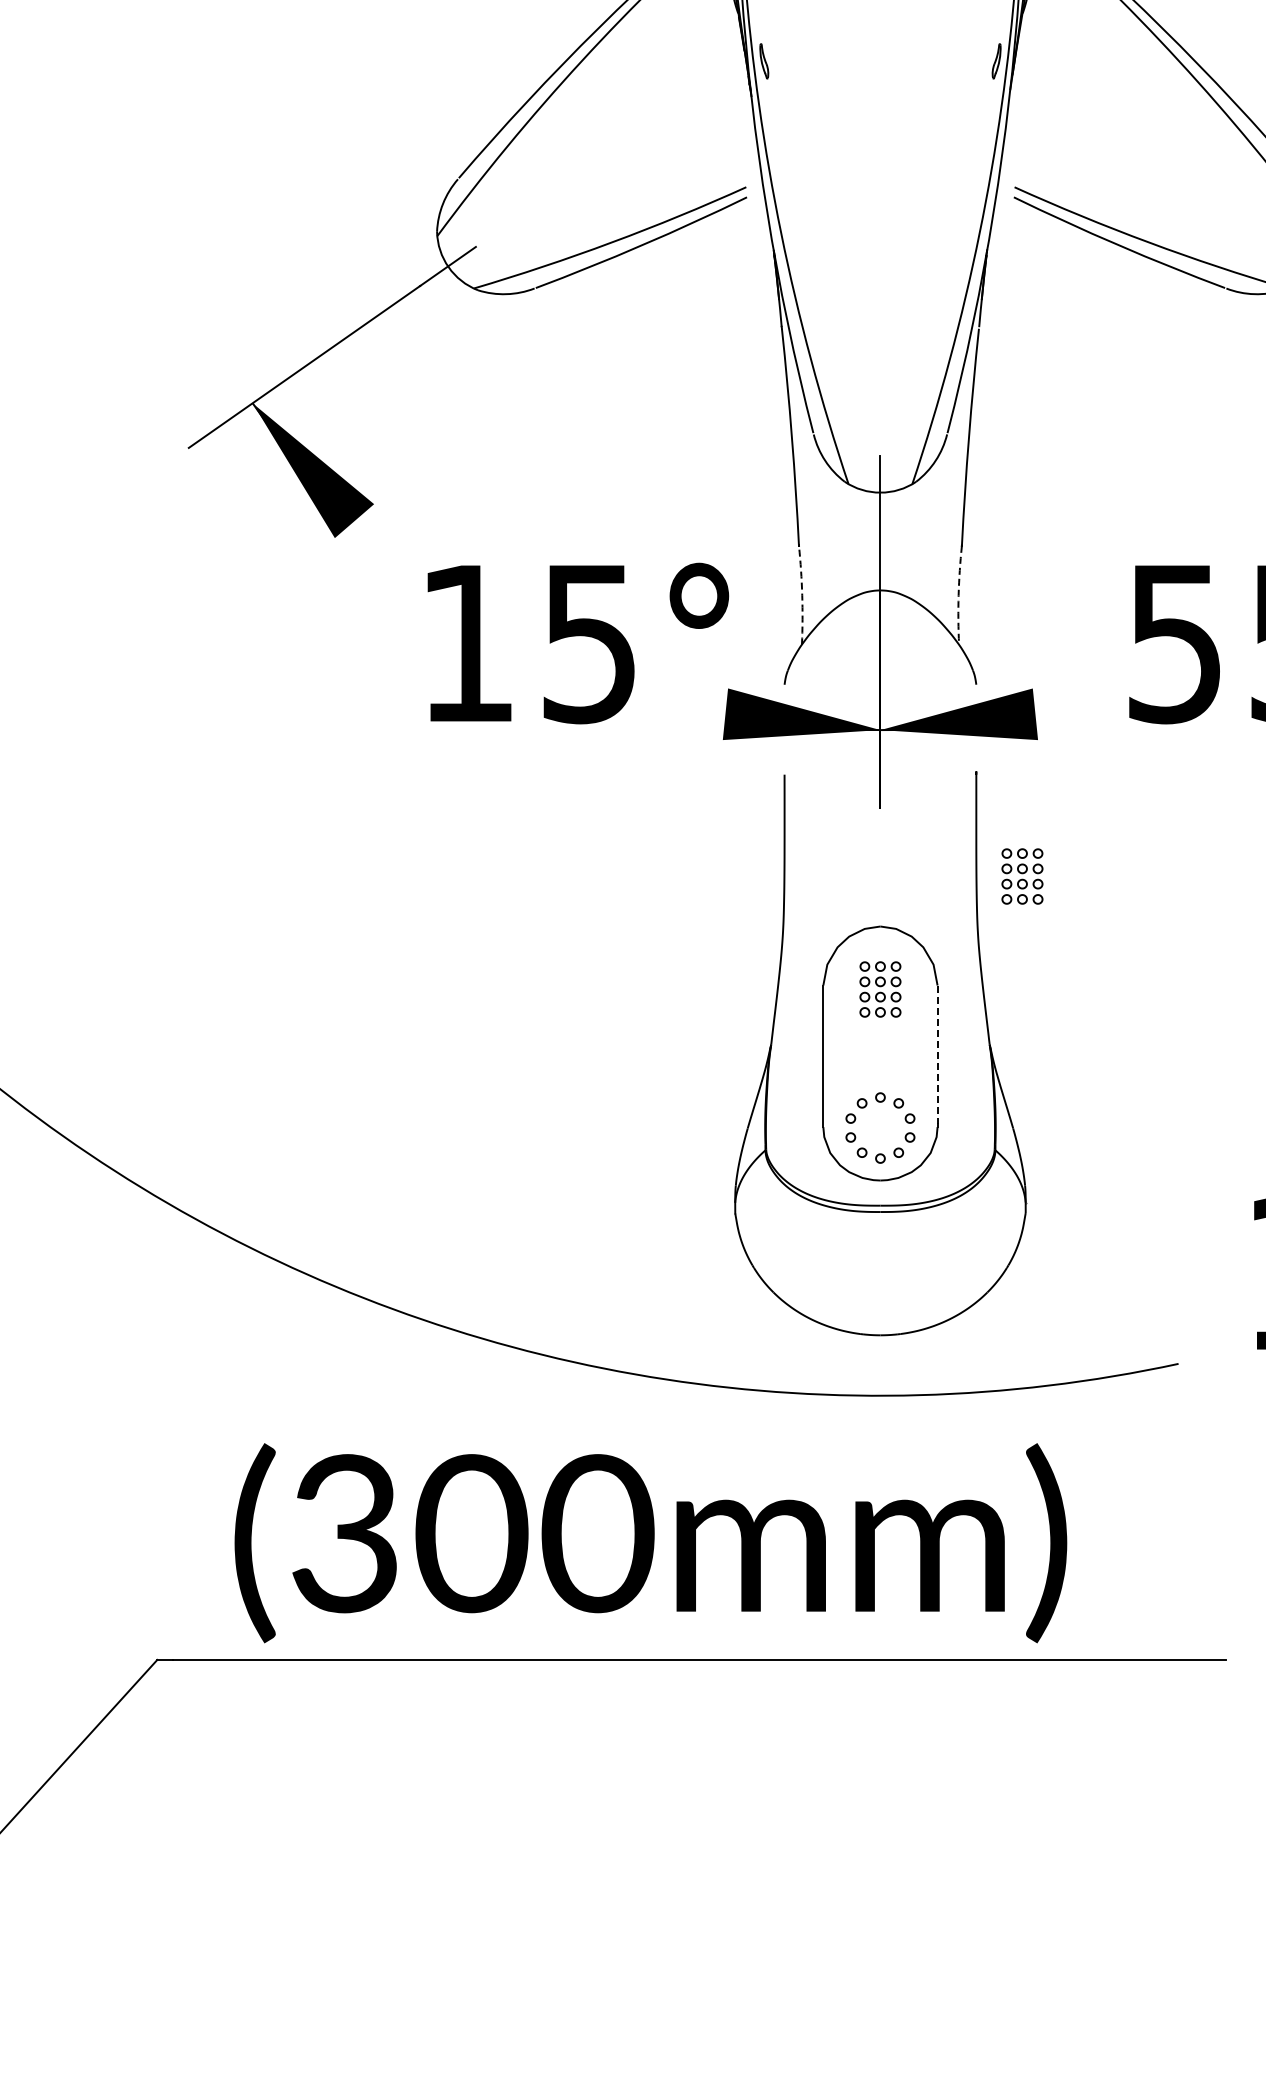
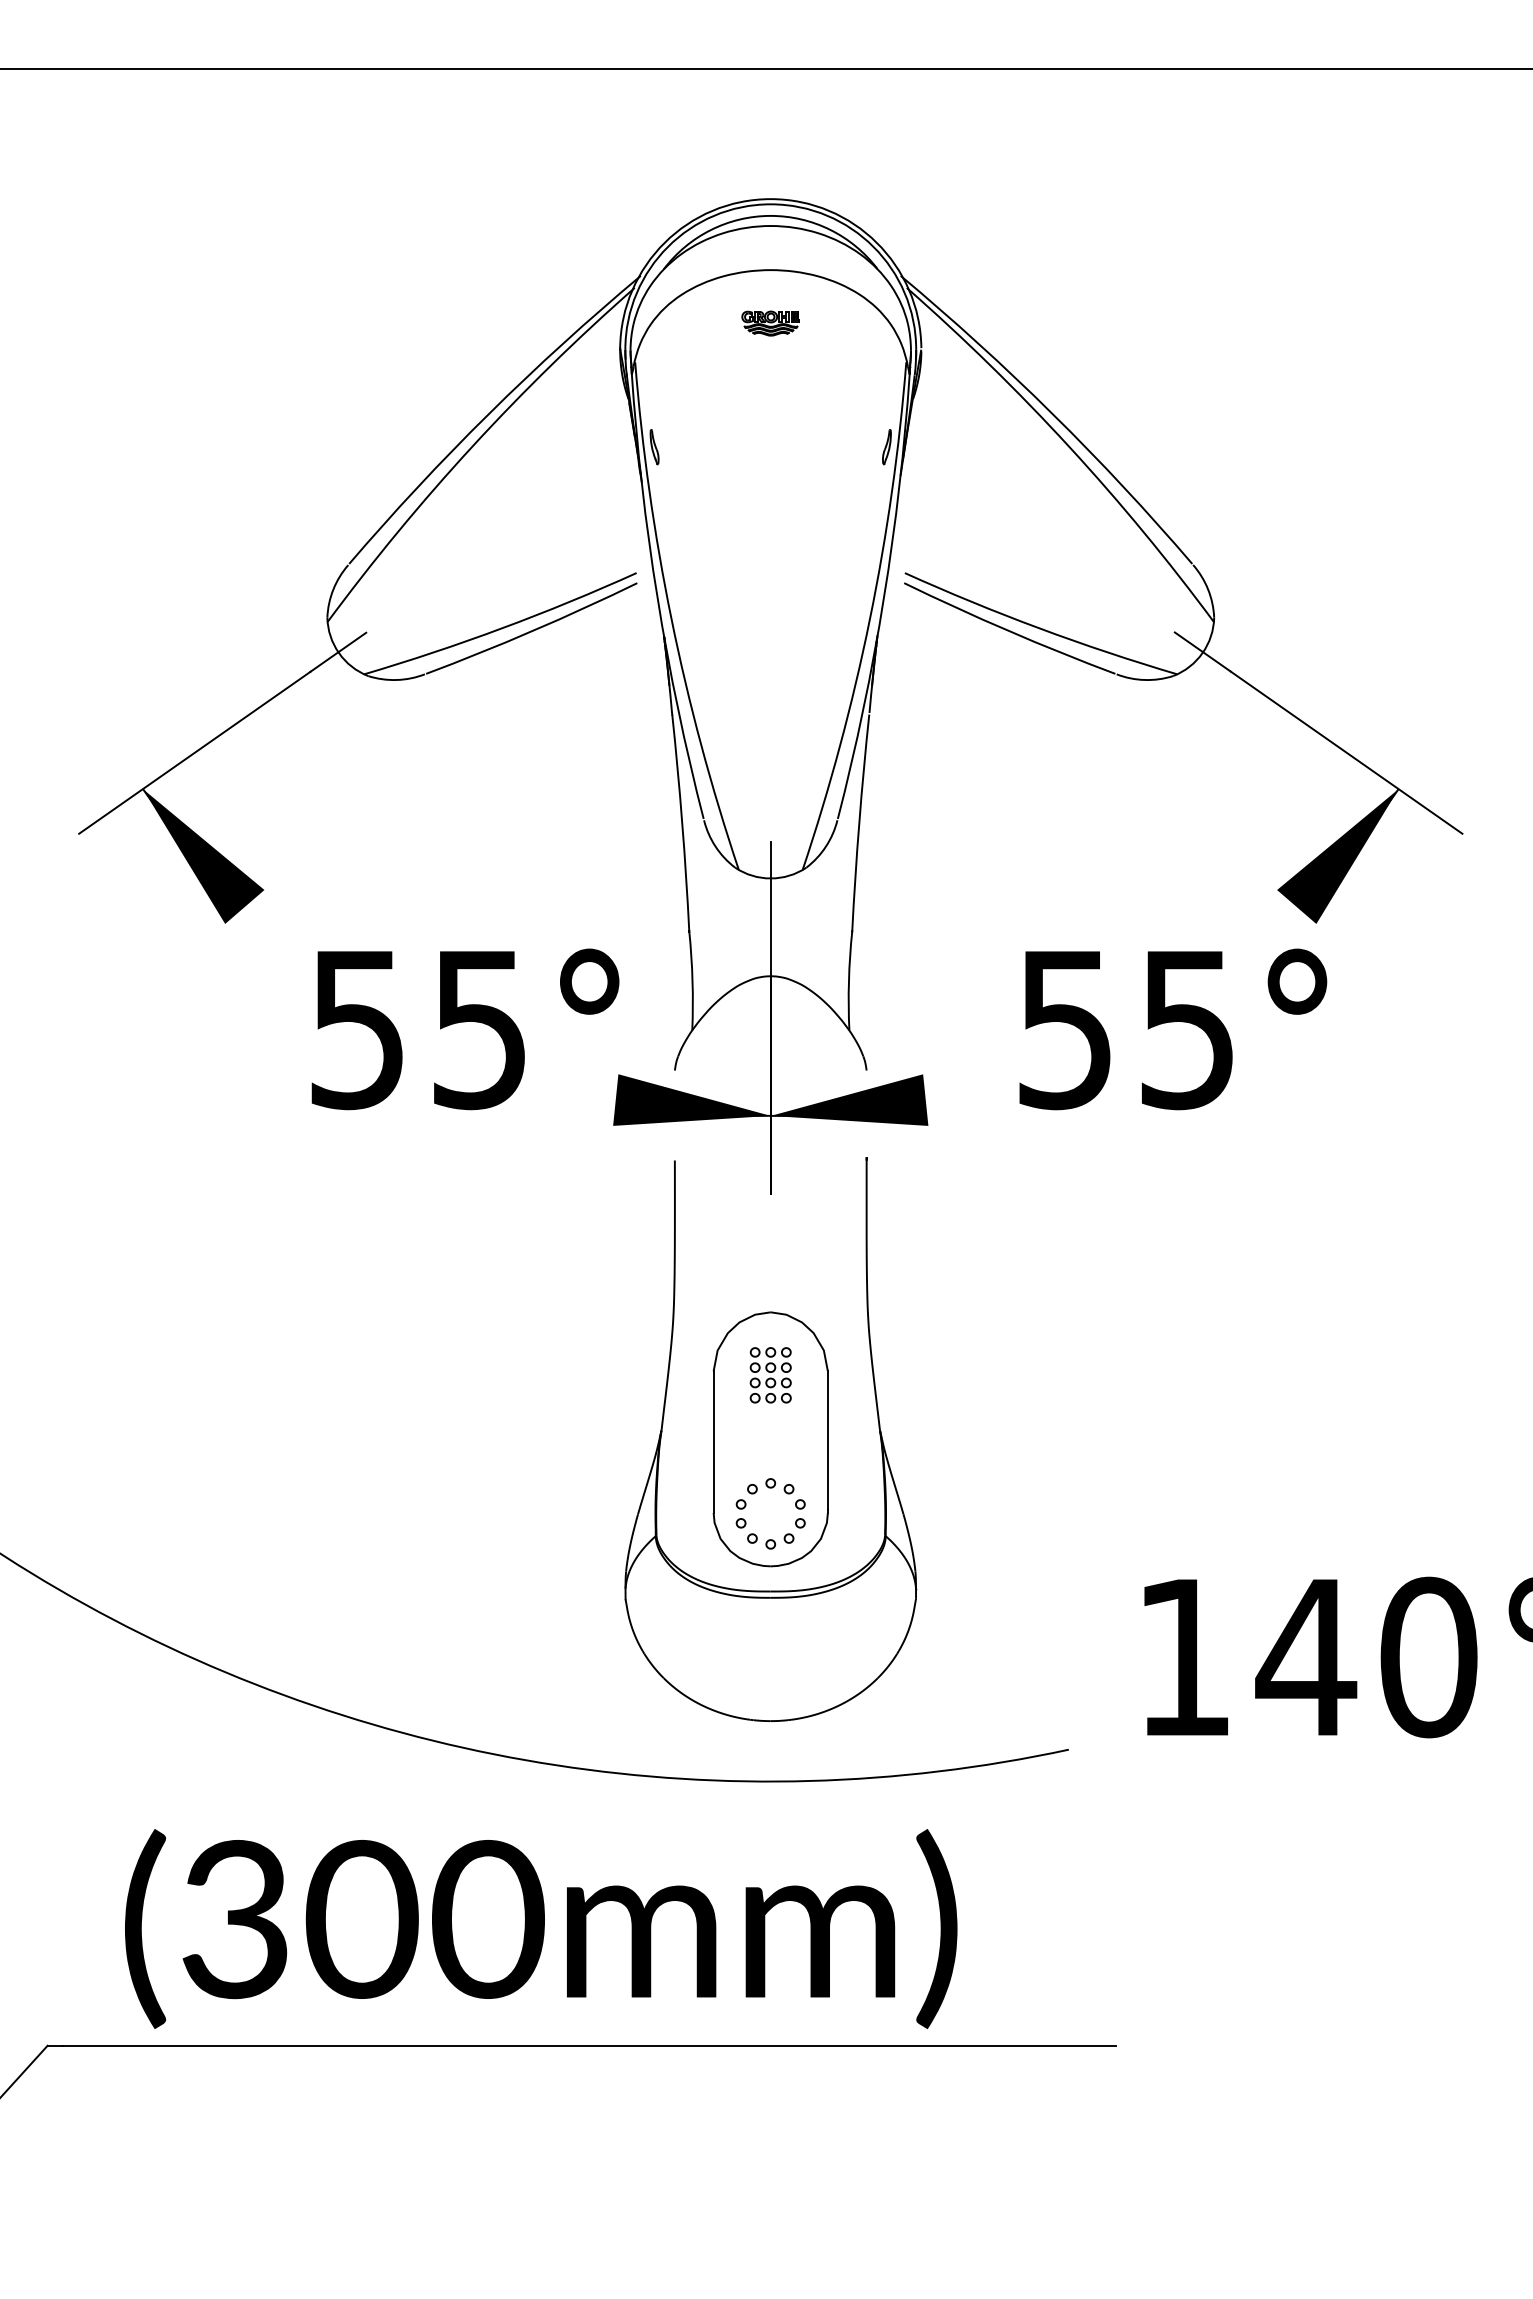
arc: (802, 595) -> (692, 981), dashed -> solid
arc: (958, 595) -> (848, 981), dashed -> solid
text: (466, 644) -> (356, 1030), 15° -> 55°
part: (1022, 876) -> (912, 1262), removed
line: (937, 1055) -> (827, 1441), dashed -> solid

